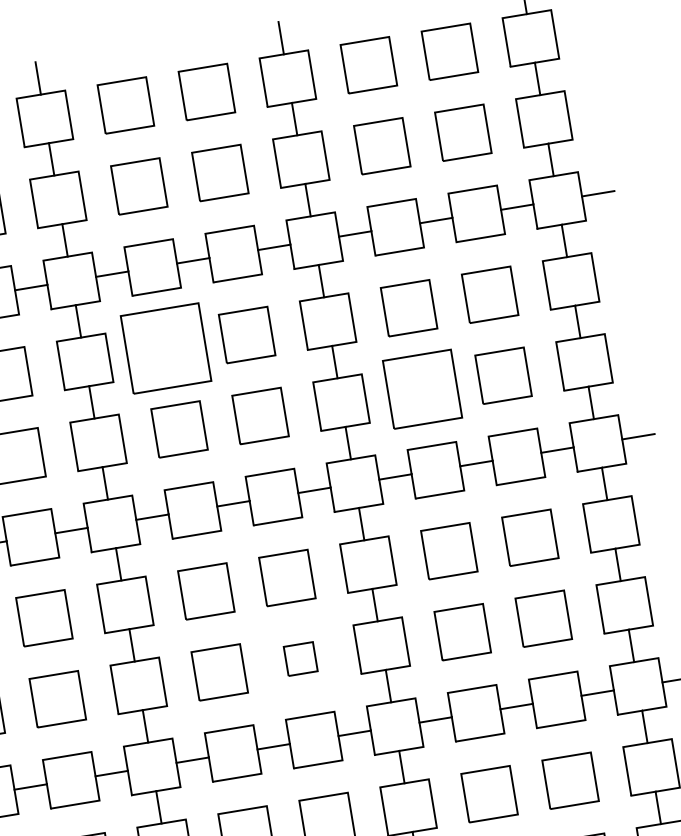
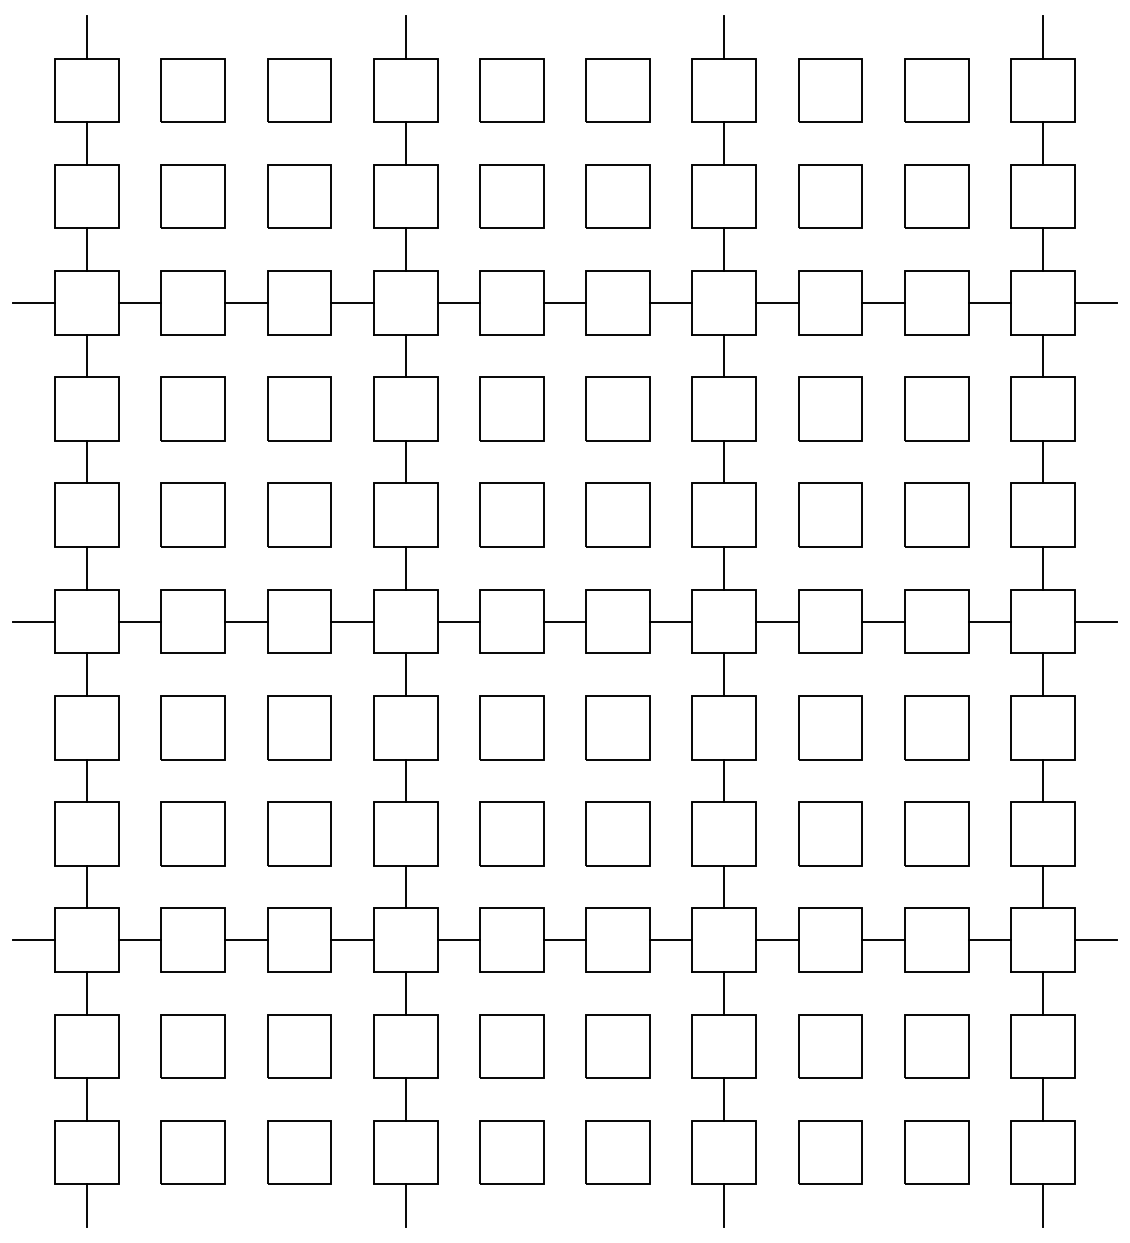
part: (165, 348) -> (511, 408), size x0.62
part: (422, 388) -> (830, 514), size x0.71
part: (300, 658) -> (617, 833), size x1.67

